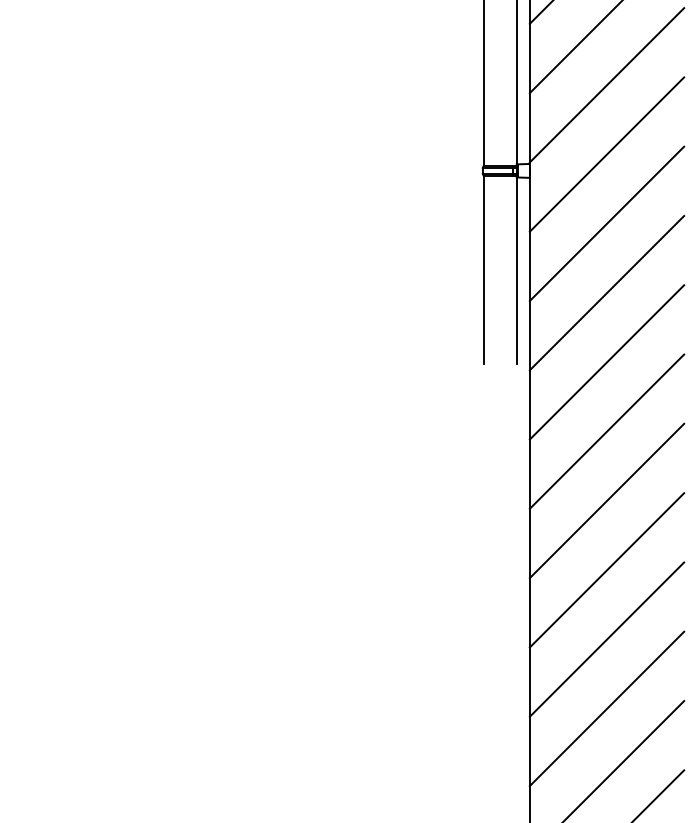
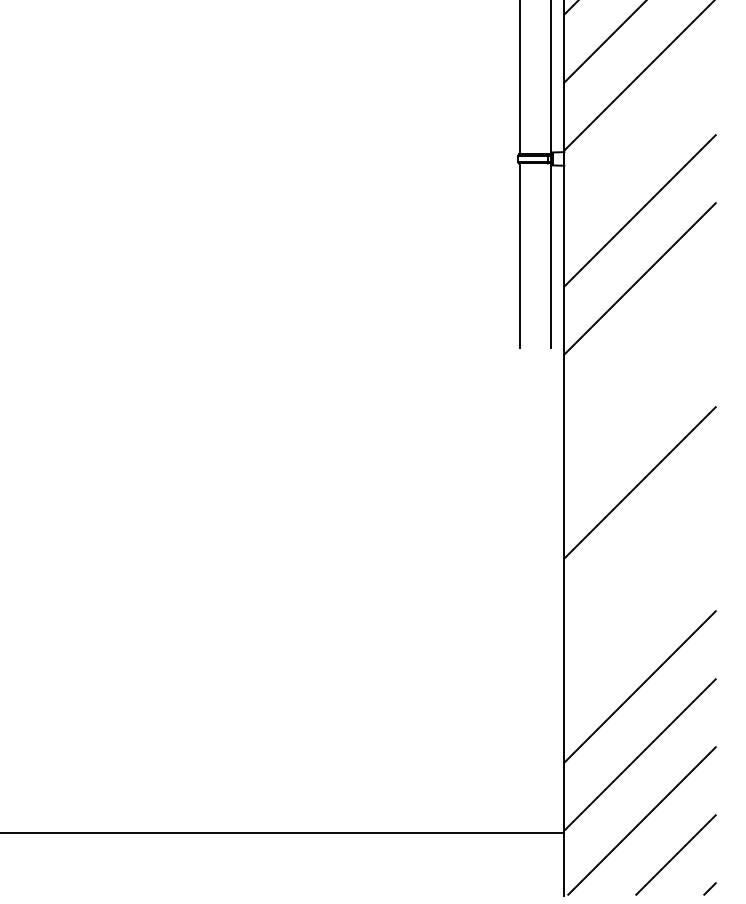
line: (606, 154) -> (639, 142), removed
line: (606, 362) -> (639, 346), removed
line: (606, 431) -> (639, 414), removed
line: (606, 569) -> (639, 550), removed
line: (606, 639) -> (639, 618), removed

